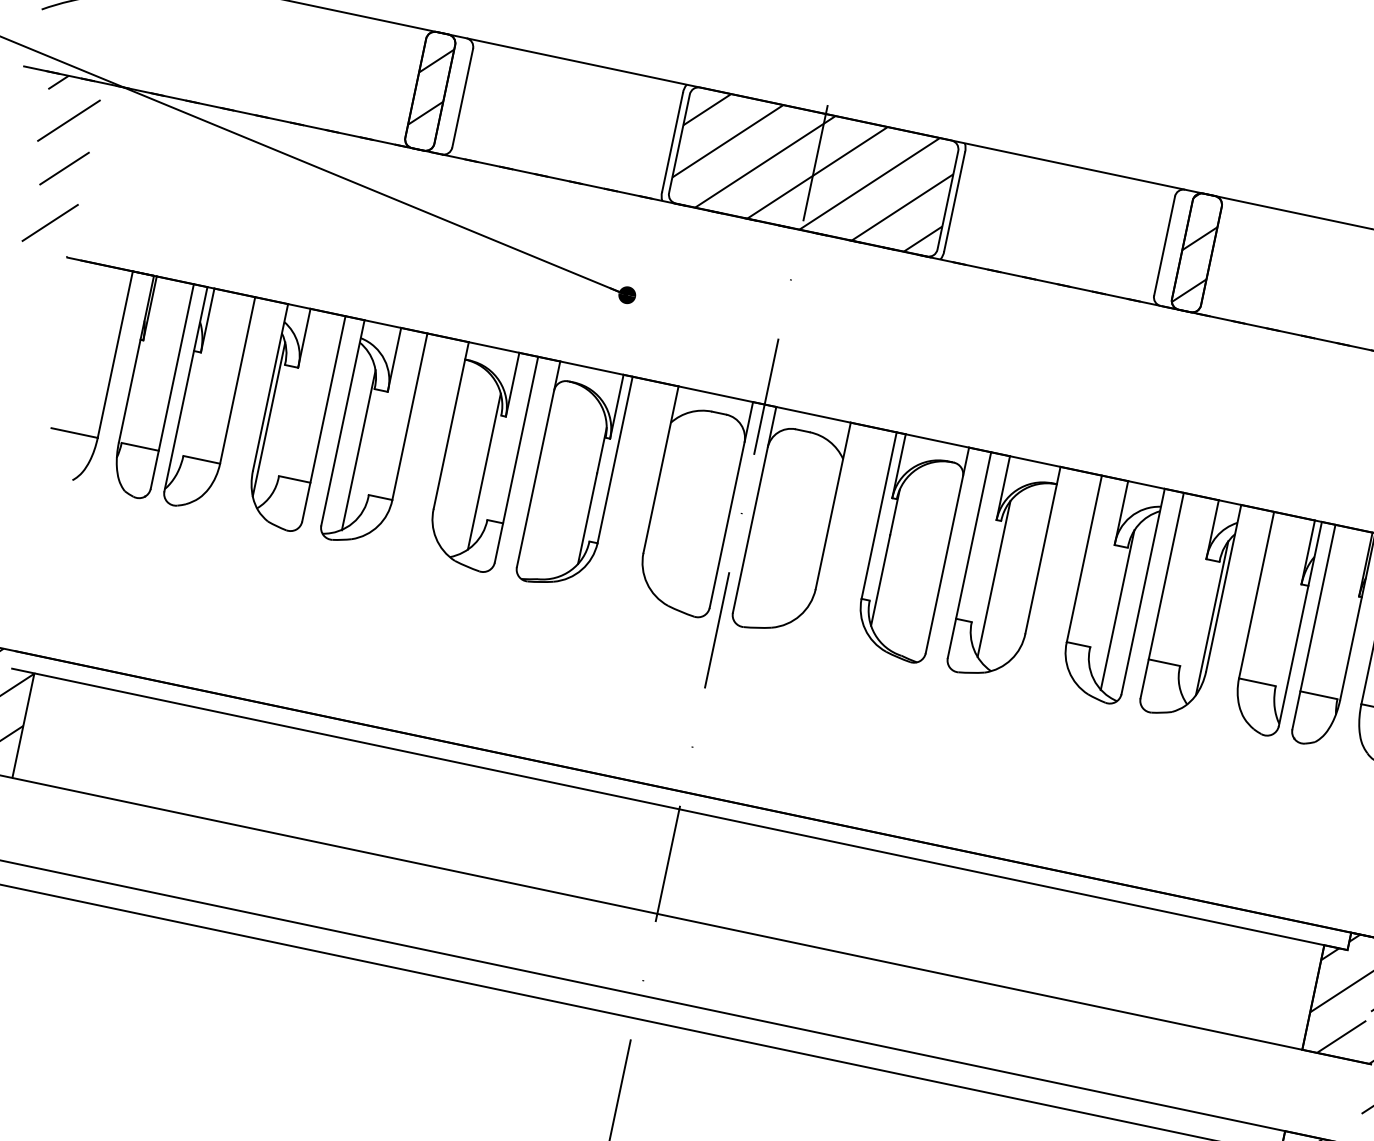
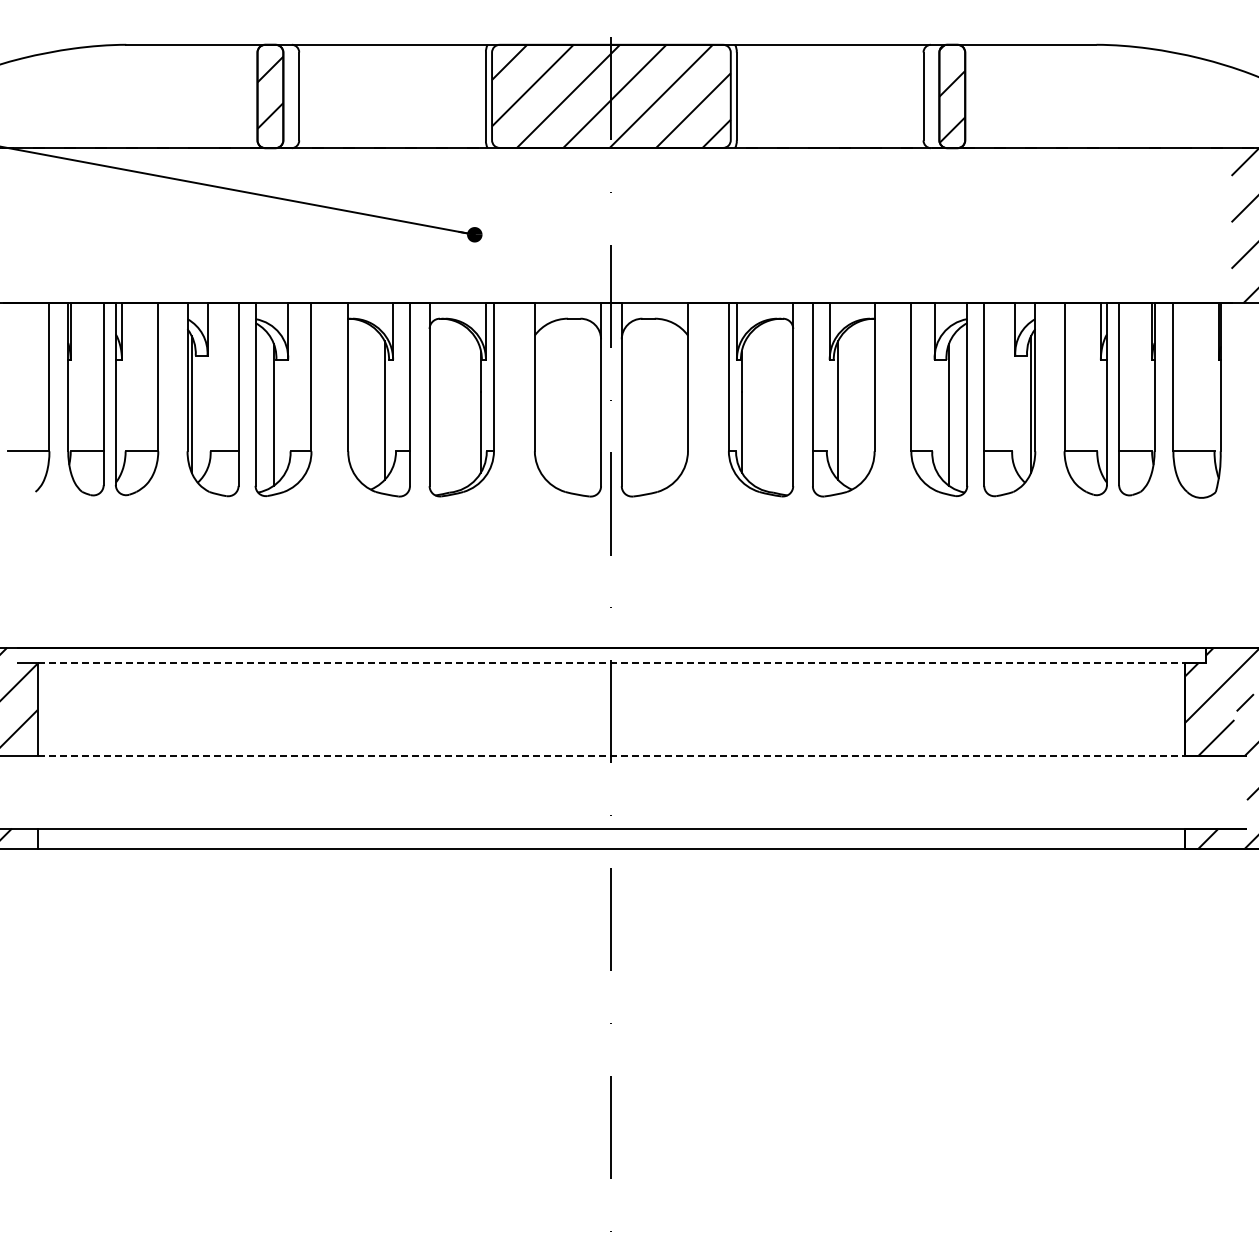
line: (679, 809) -> (611, 663), solid -> dashed
line: (657, 914) -> (611, 756), solid -> dashed

